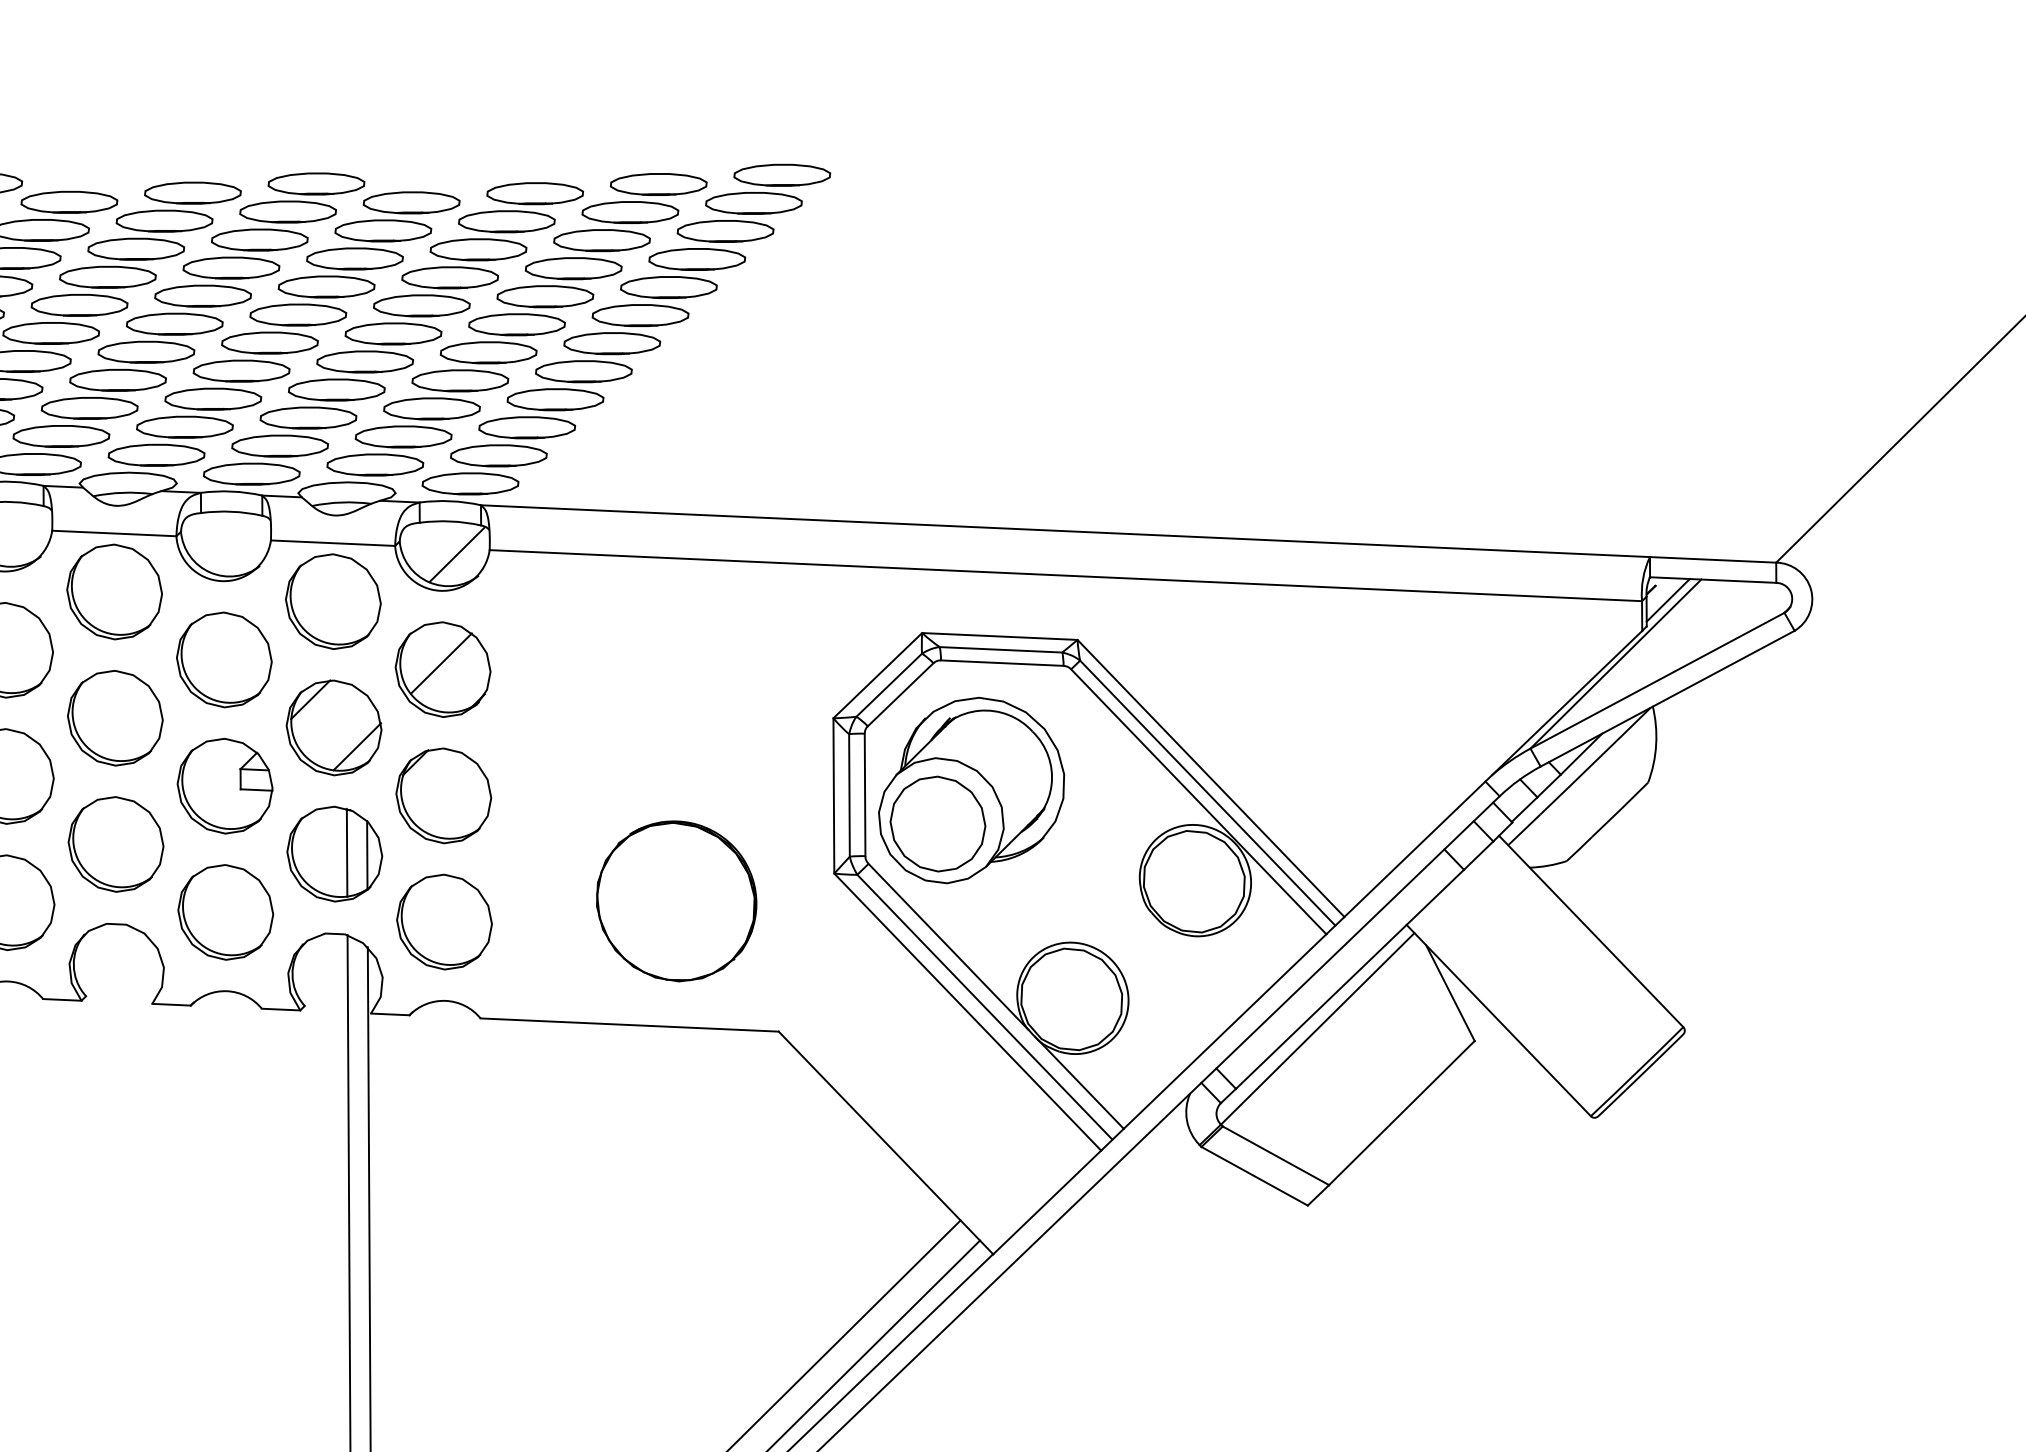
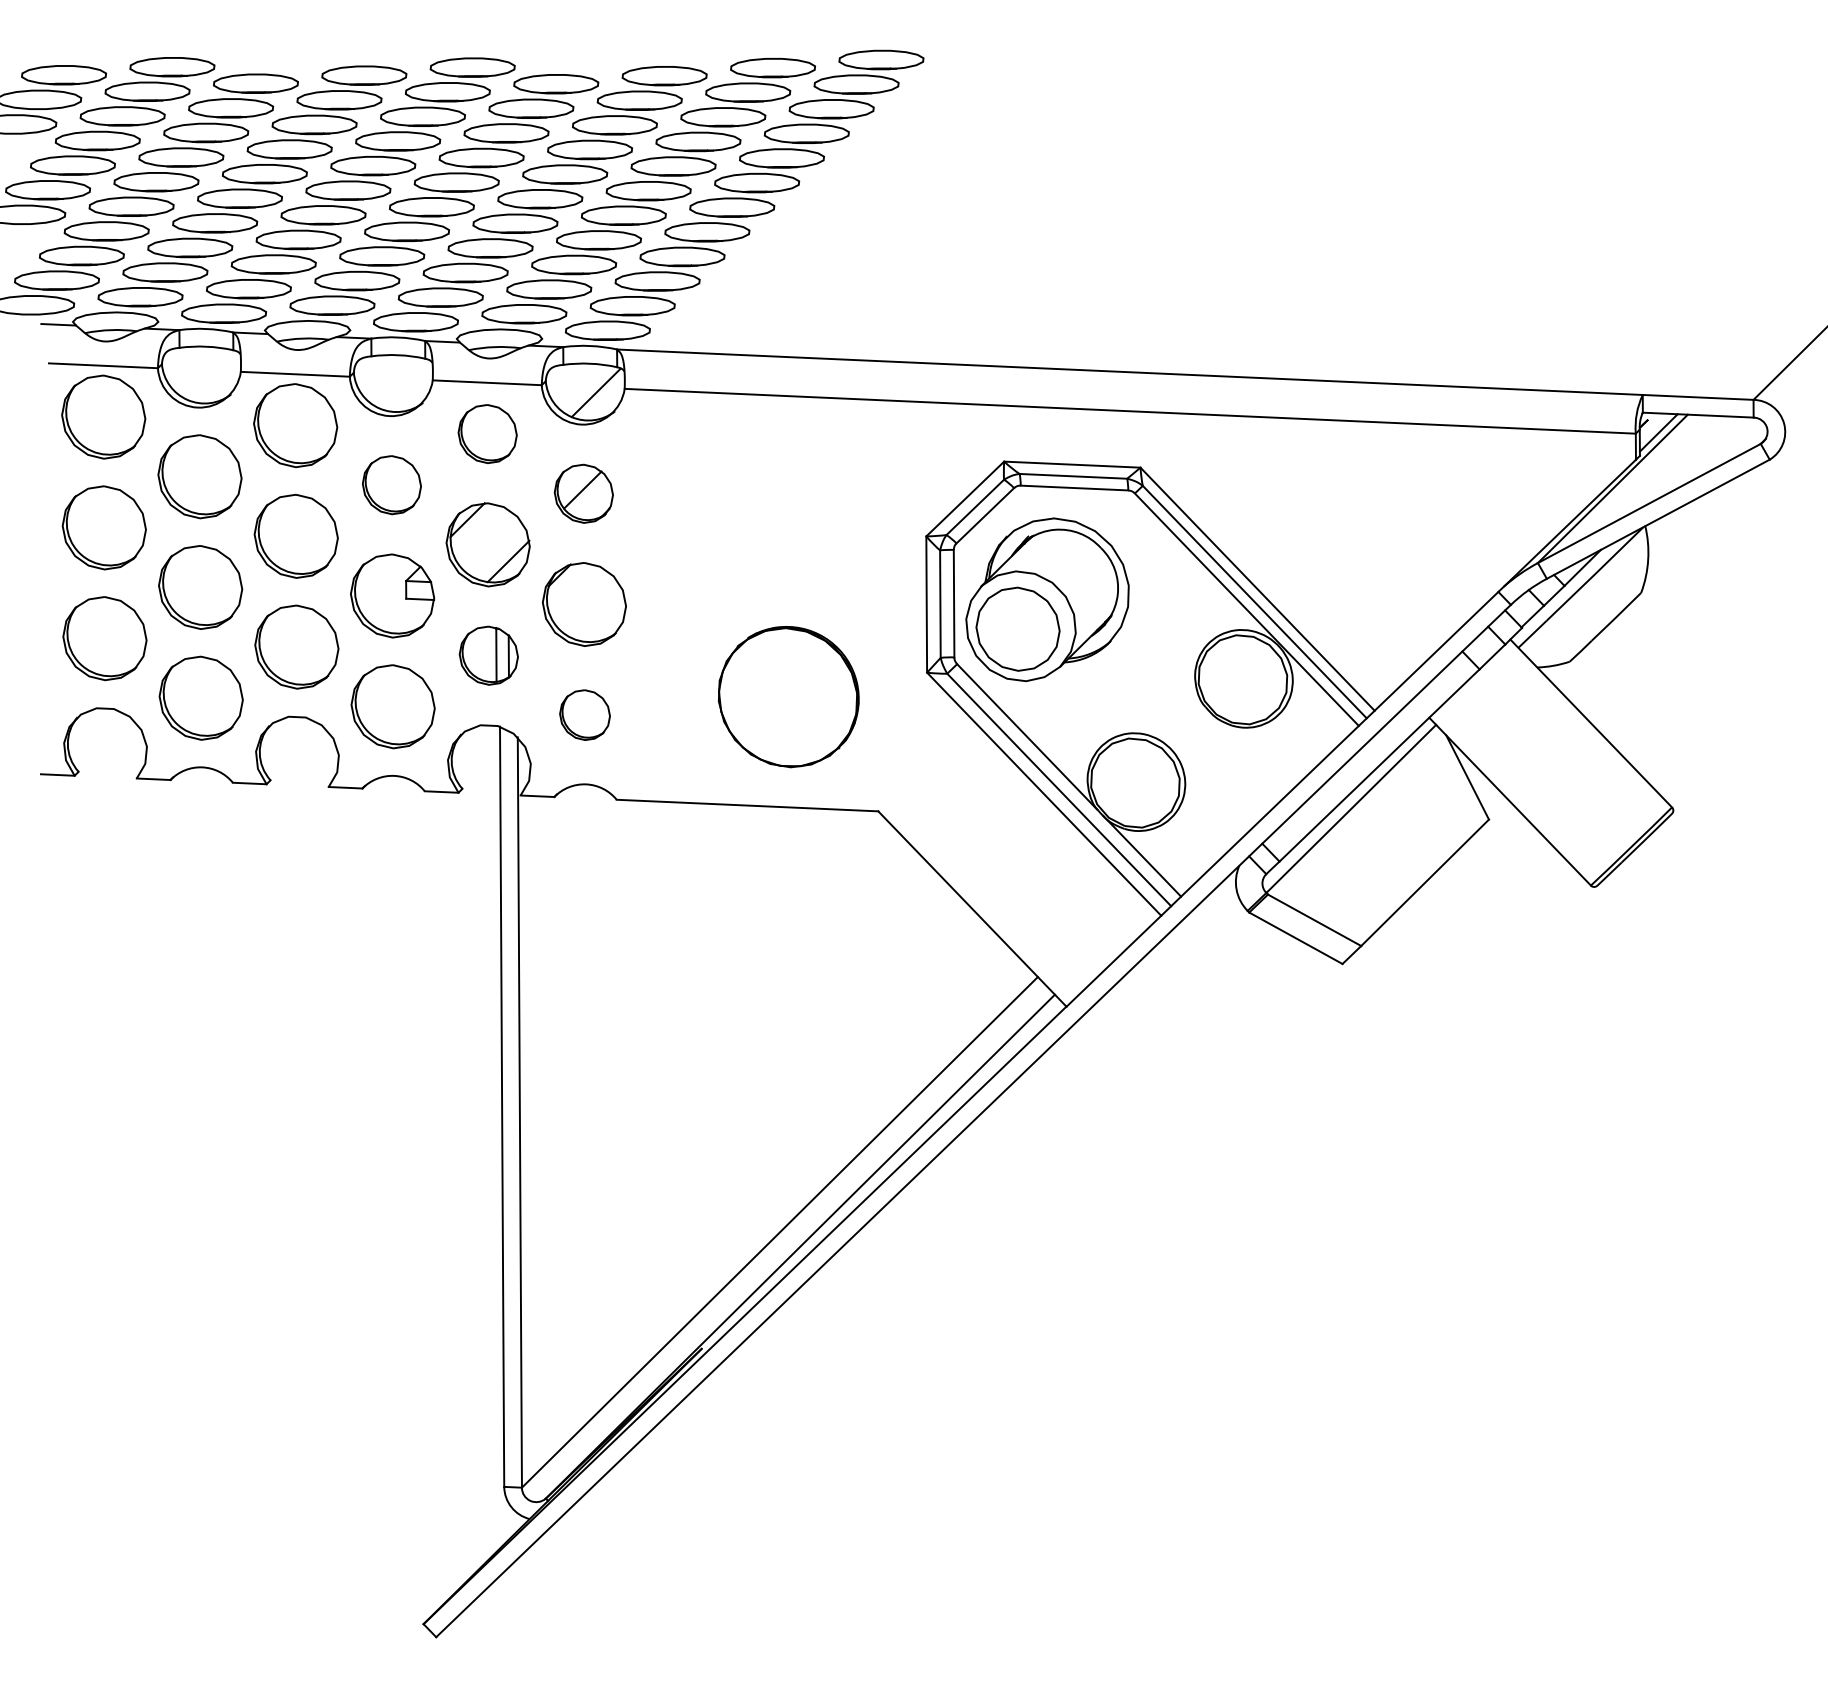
part: (333, 600) -> (487, 433), size x0.7
part: (223, 659) -> (391, 484), size x0.7
part: (442, 669) -> (583, 493), size x0.7
part: (334, 853) -> (488, 655), size x0.7
part: (443, 921) -> (584, 714), size x0.6

